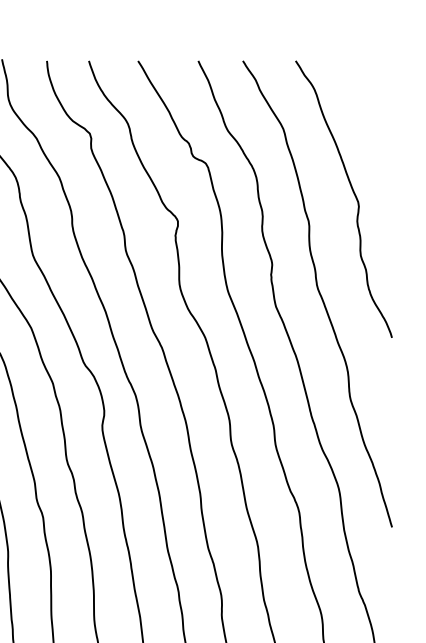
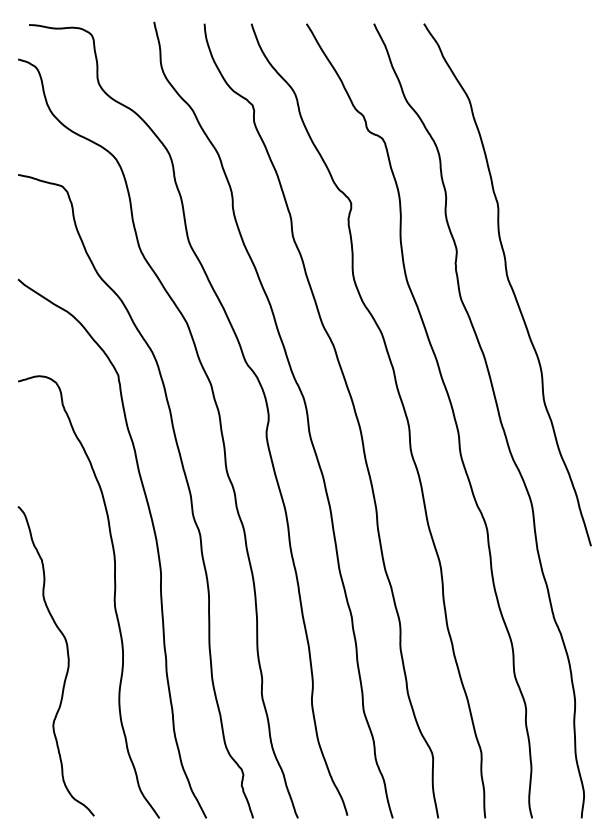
curve: (354, 194) -> (548, 173), removed

